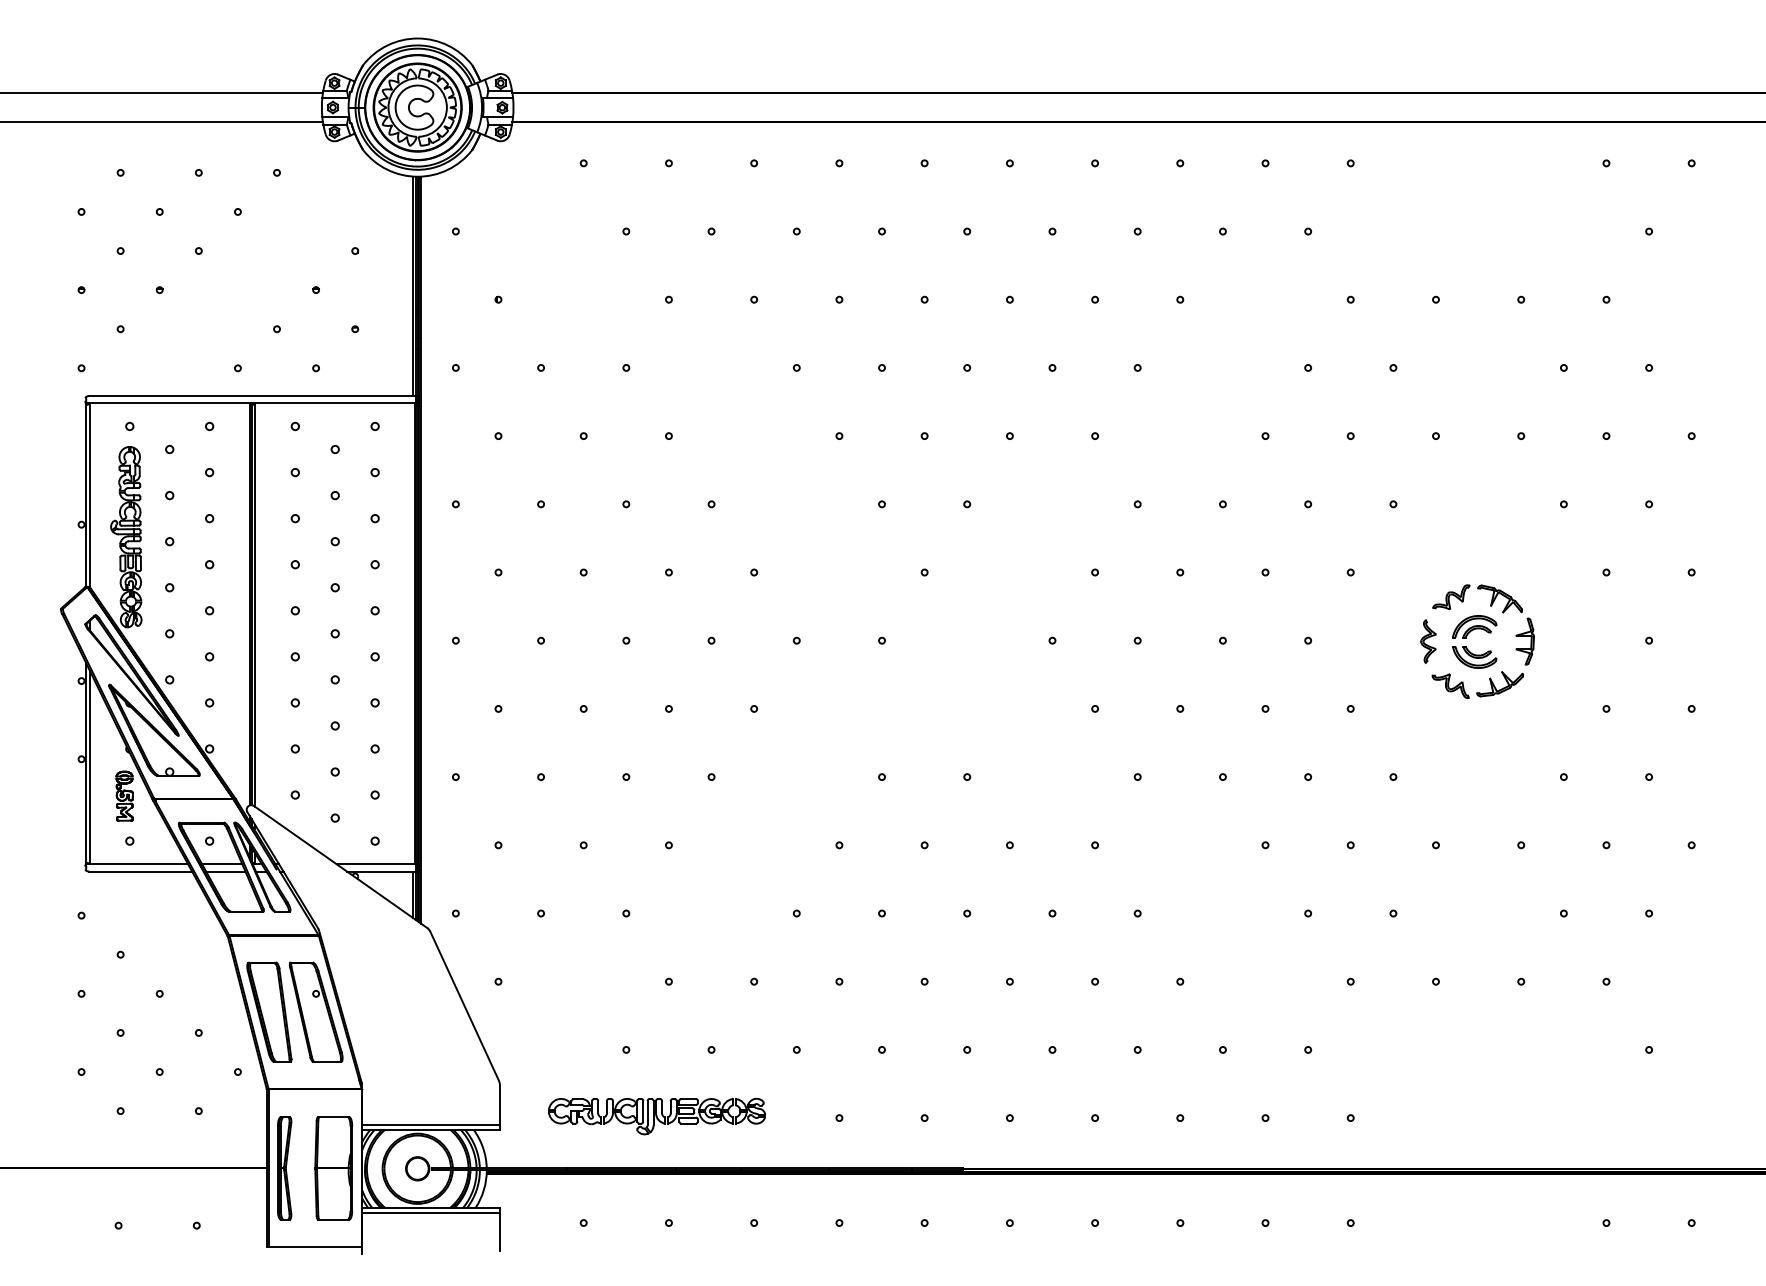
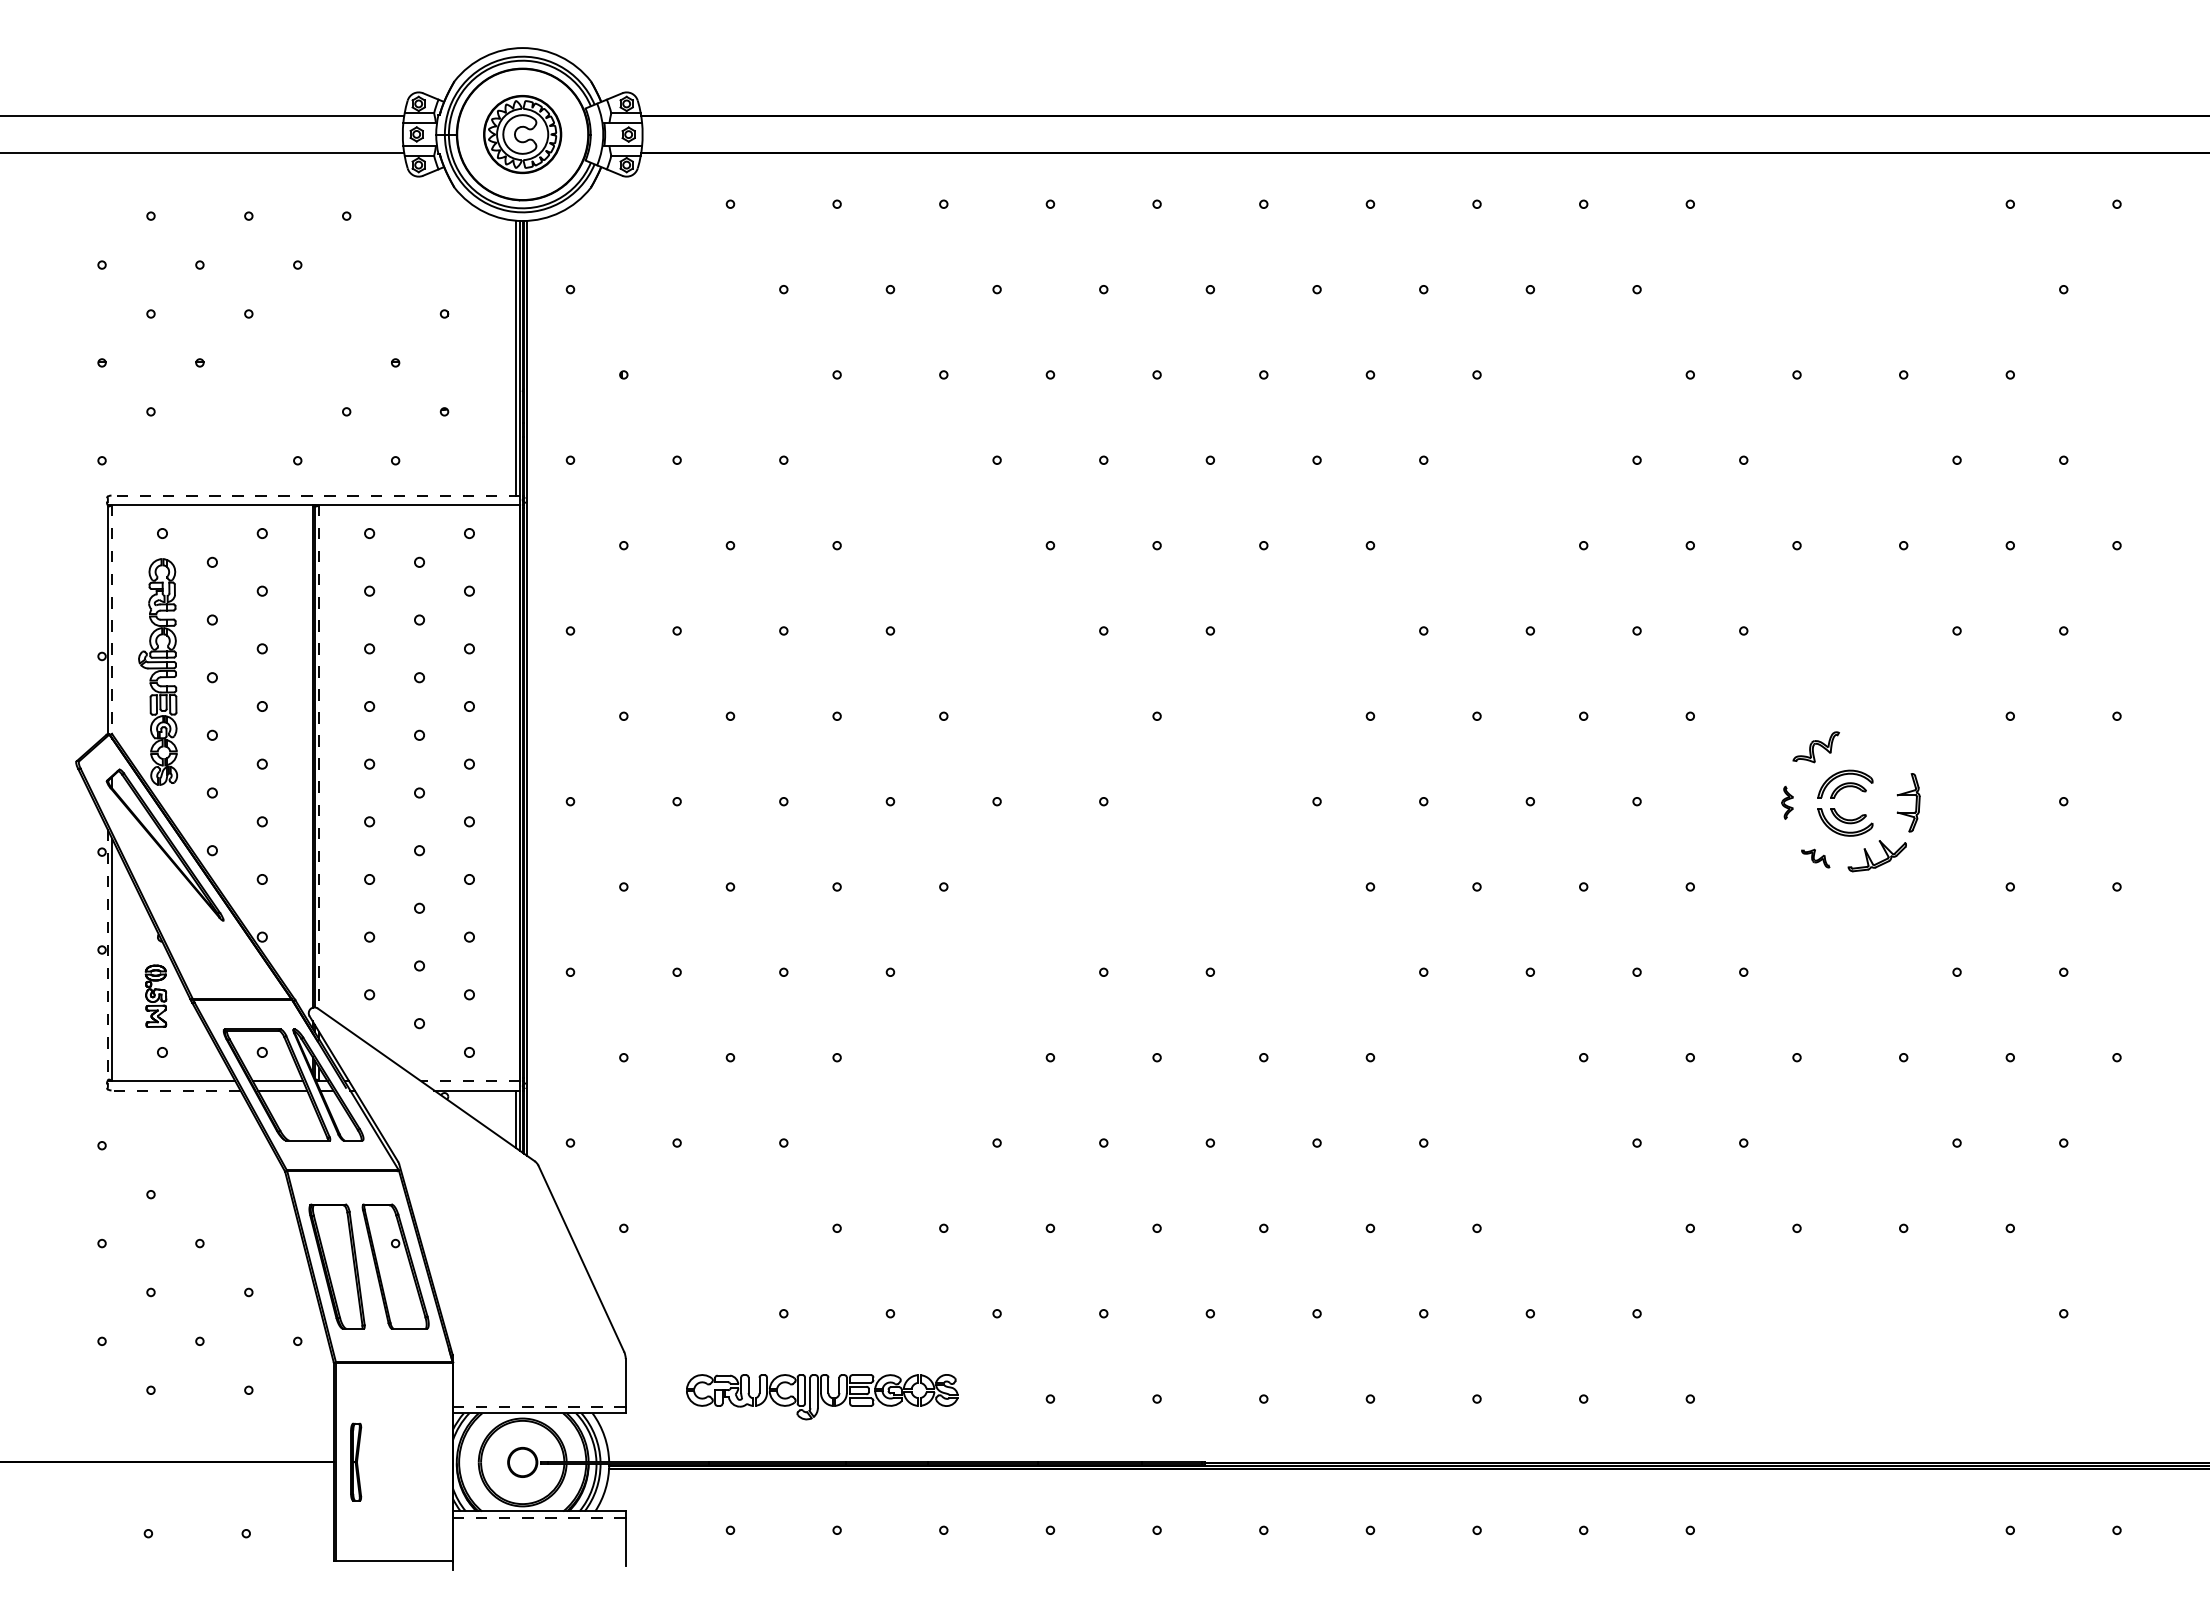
part: (417, 107) -> (522, 134), size x0.7
line: (252, 396) -> (315, 495), solid -> dashed
line: (89, 495) -> (112, 619), solid -> dashed
part: (1499, 599) -> (1876, 749), removed
line: (255, 605) -> (319, 757), solid -> dashed
part: (1428, 641) -> (1787, 802), size x0.6
part: (1450, 686) -> (1815, 858), size x0.6
part: (153, 730) -> (192, 913), removed
line: (85, 763) -> (107, 955), solid -> dashed
line: (375, 864) -> (470, 1081), solid -> dashed
line: (140, 871) -> (175, 1090), solid -> dashed
line: (431, 1124) -> (539, 1407), solid -> dashed
part: (284, 1168) -> (355, 1462), size x0.6
part: (333, 1168) -> (417, 1461), removed
line: (431, 1212) -> (539, 1517), solid -> dashed

